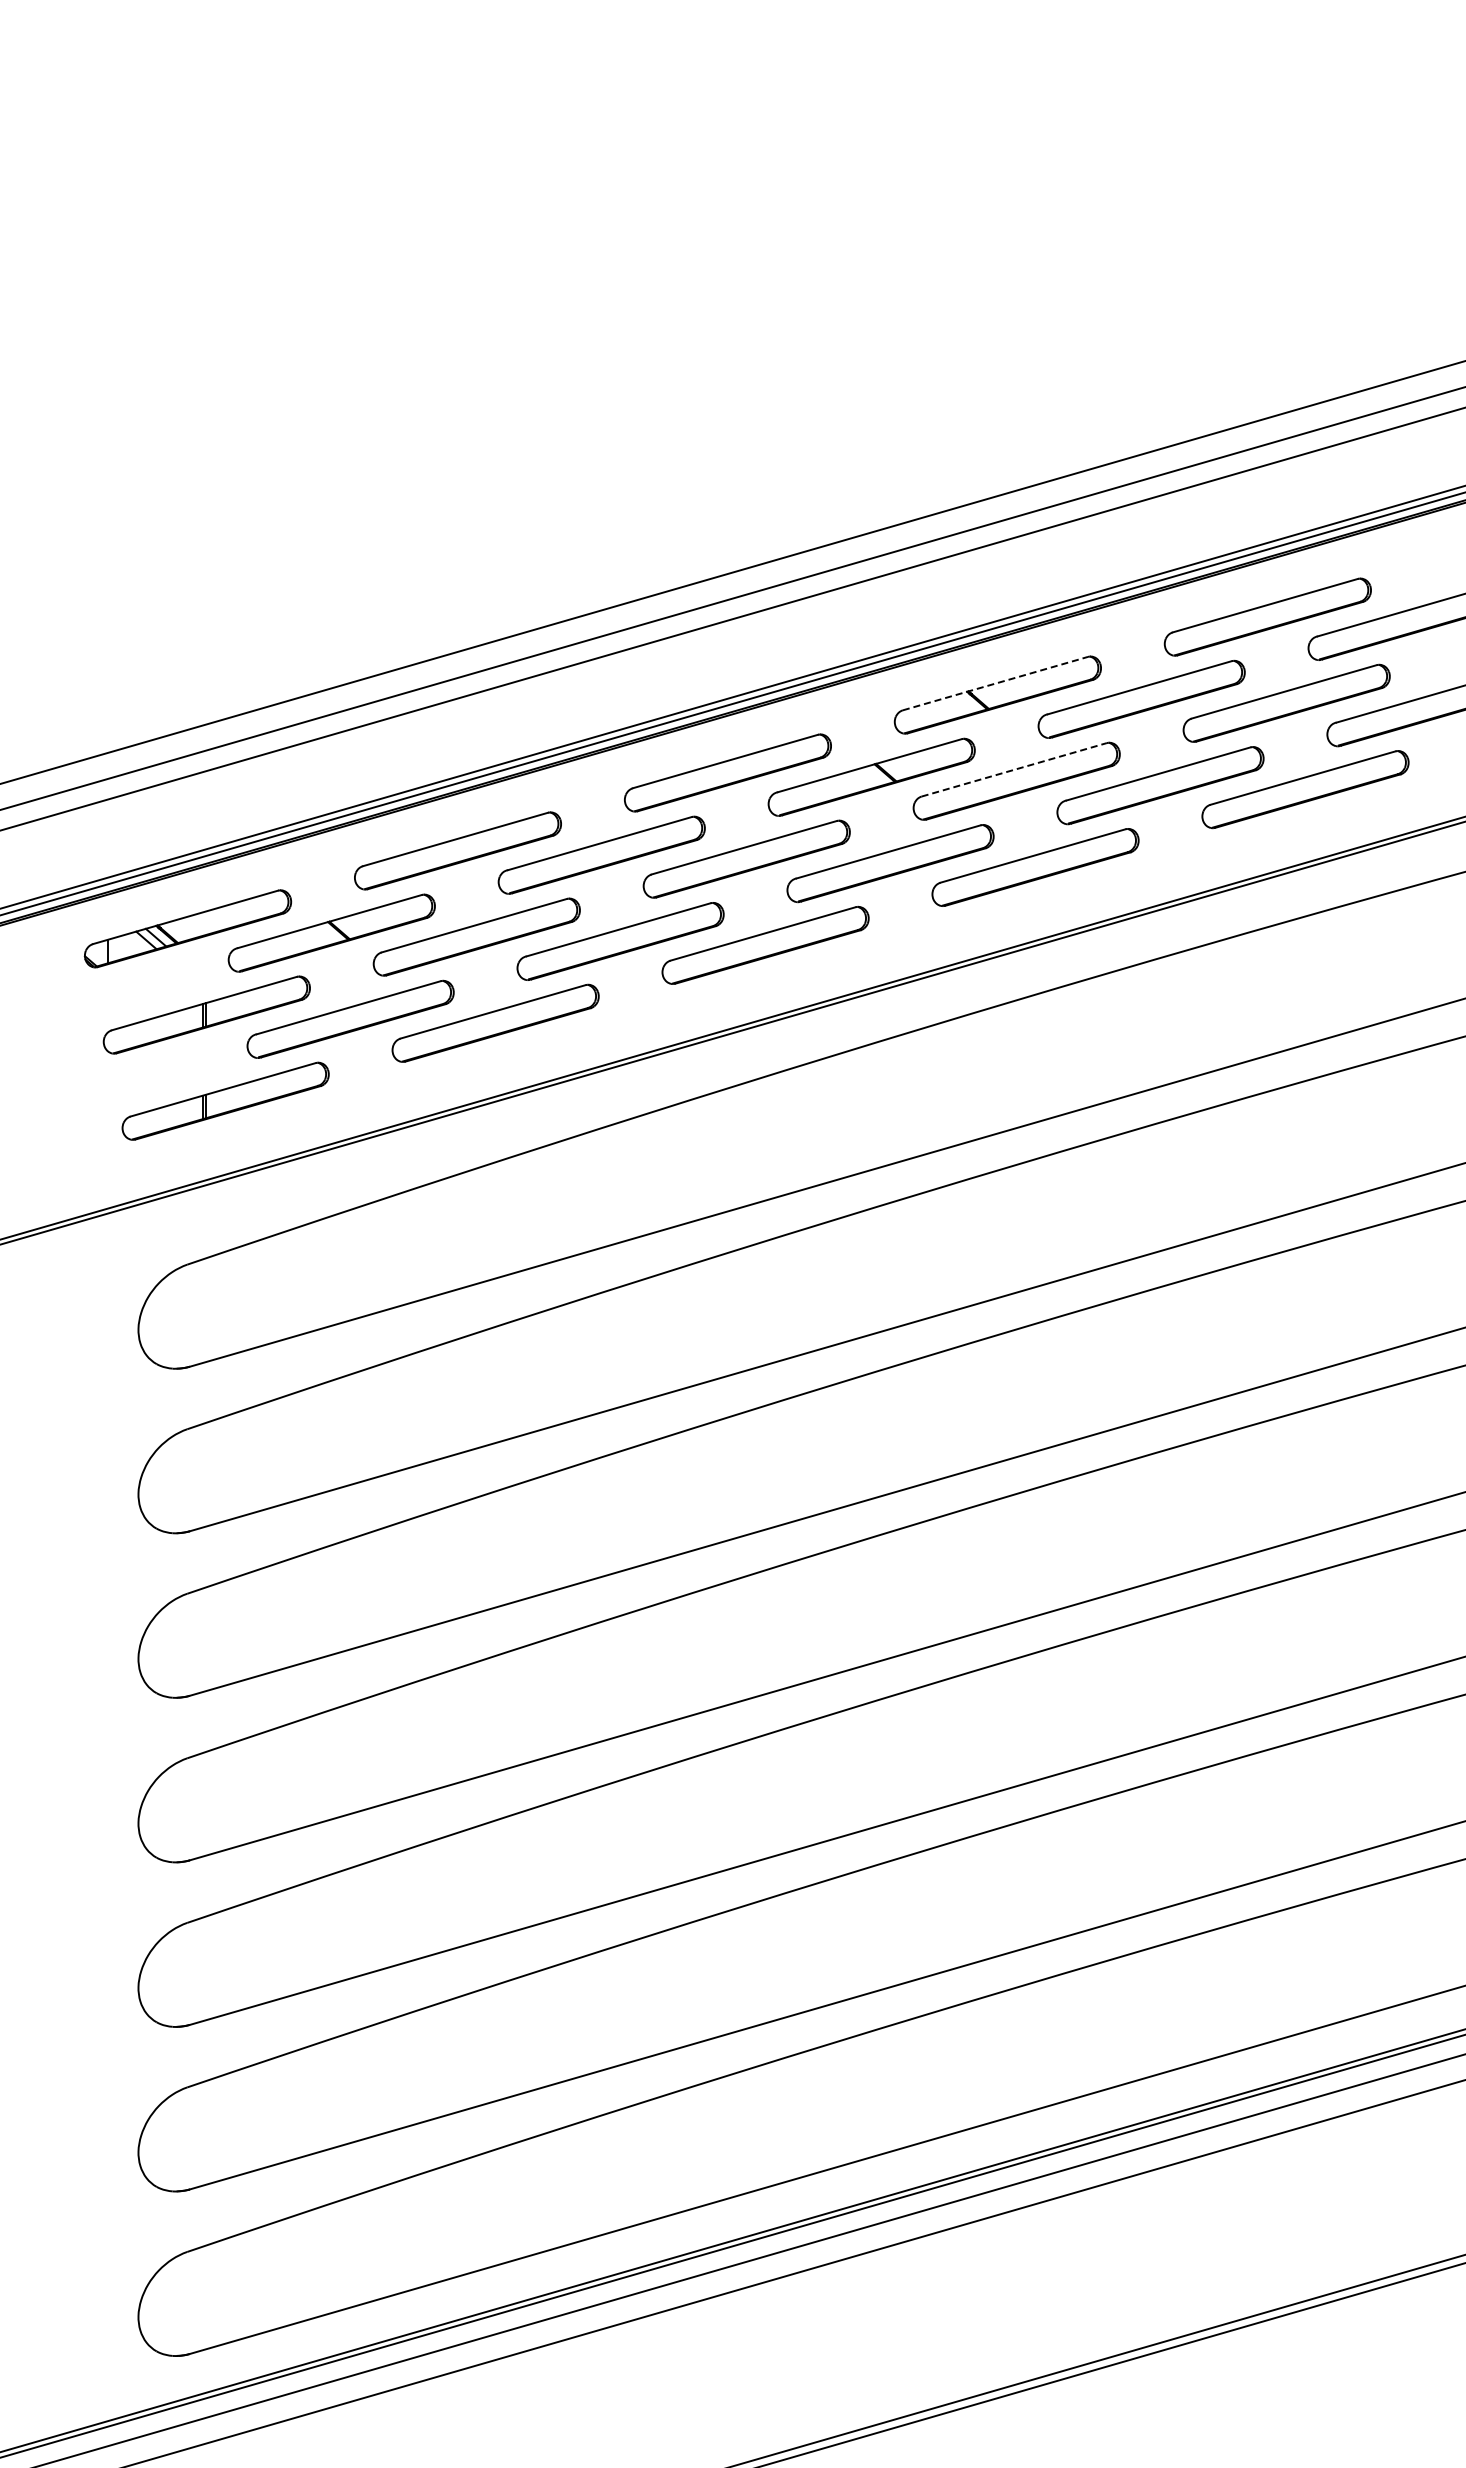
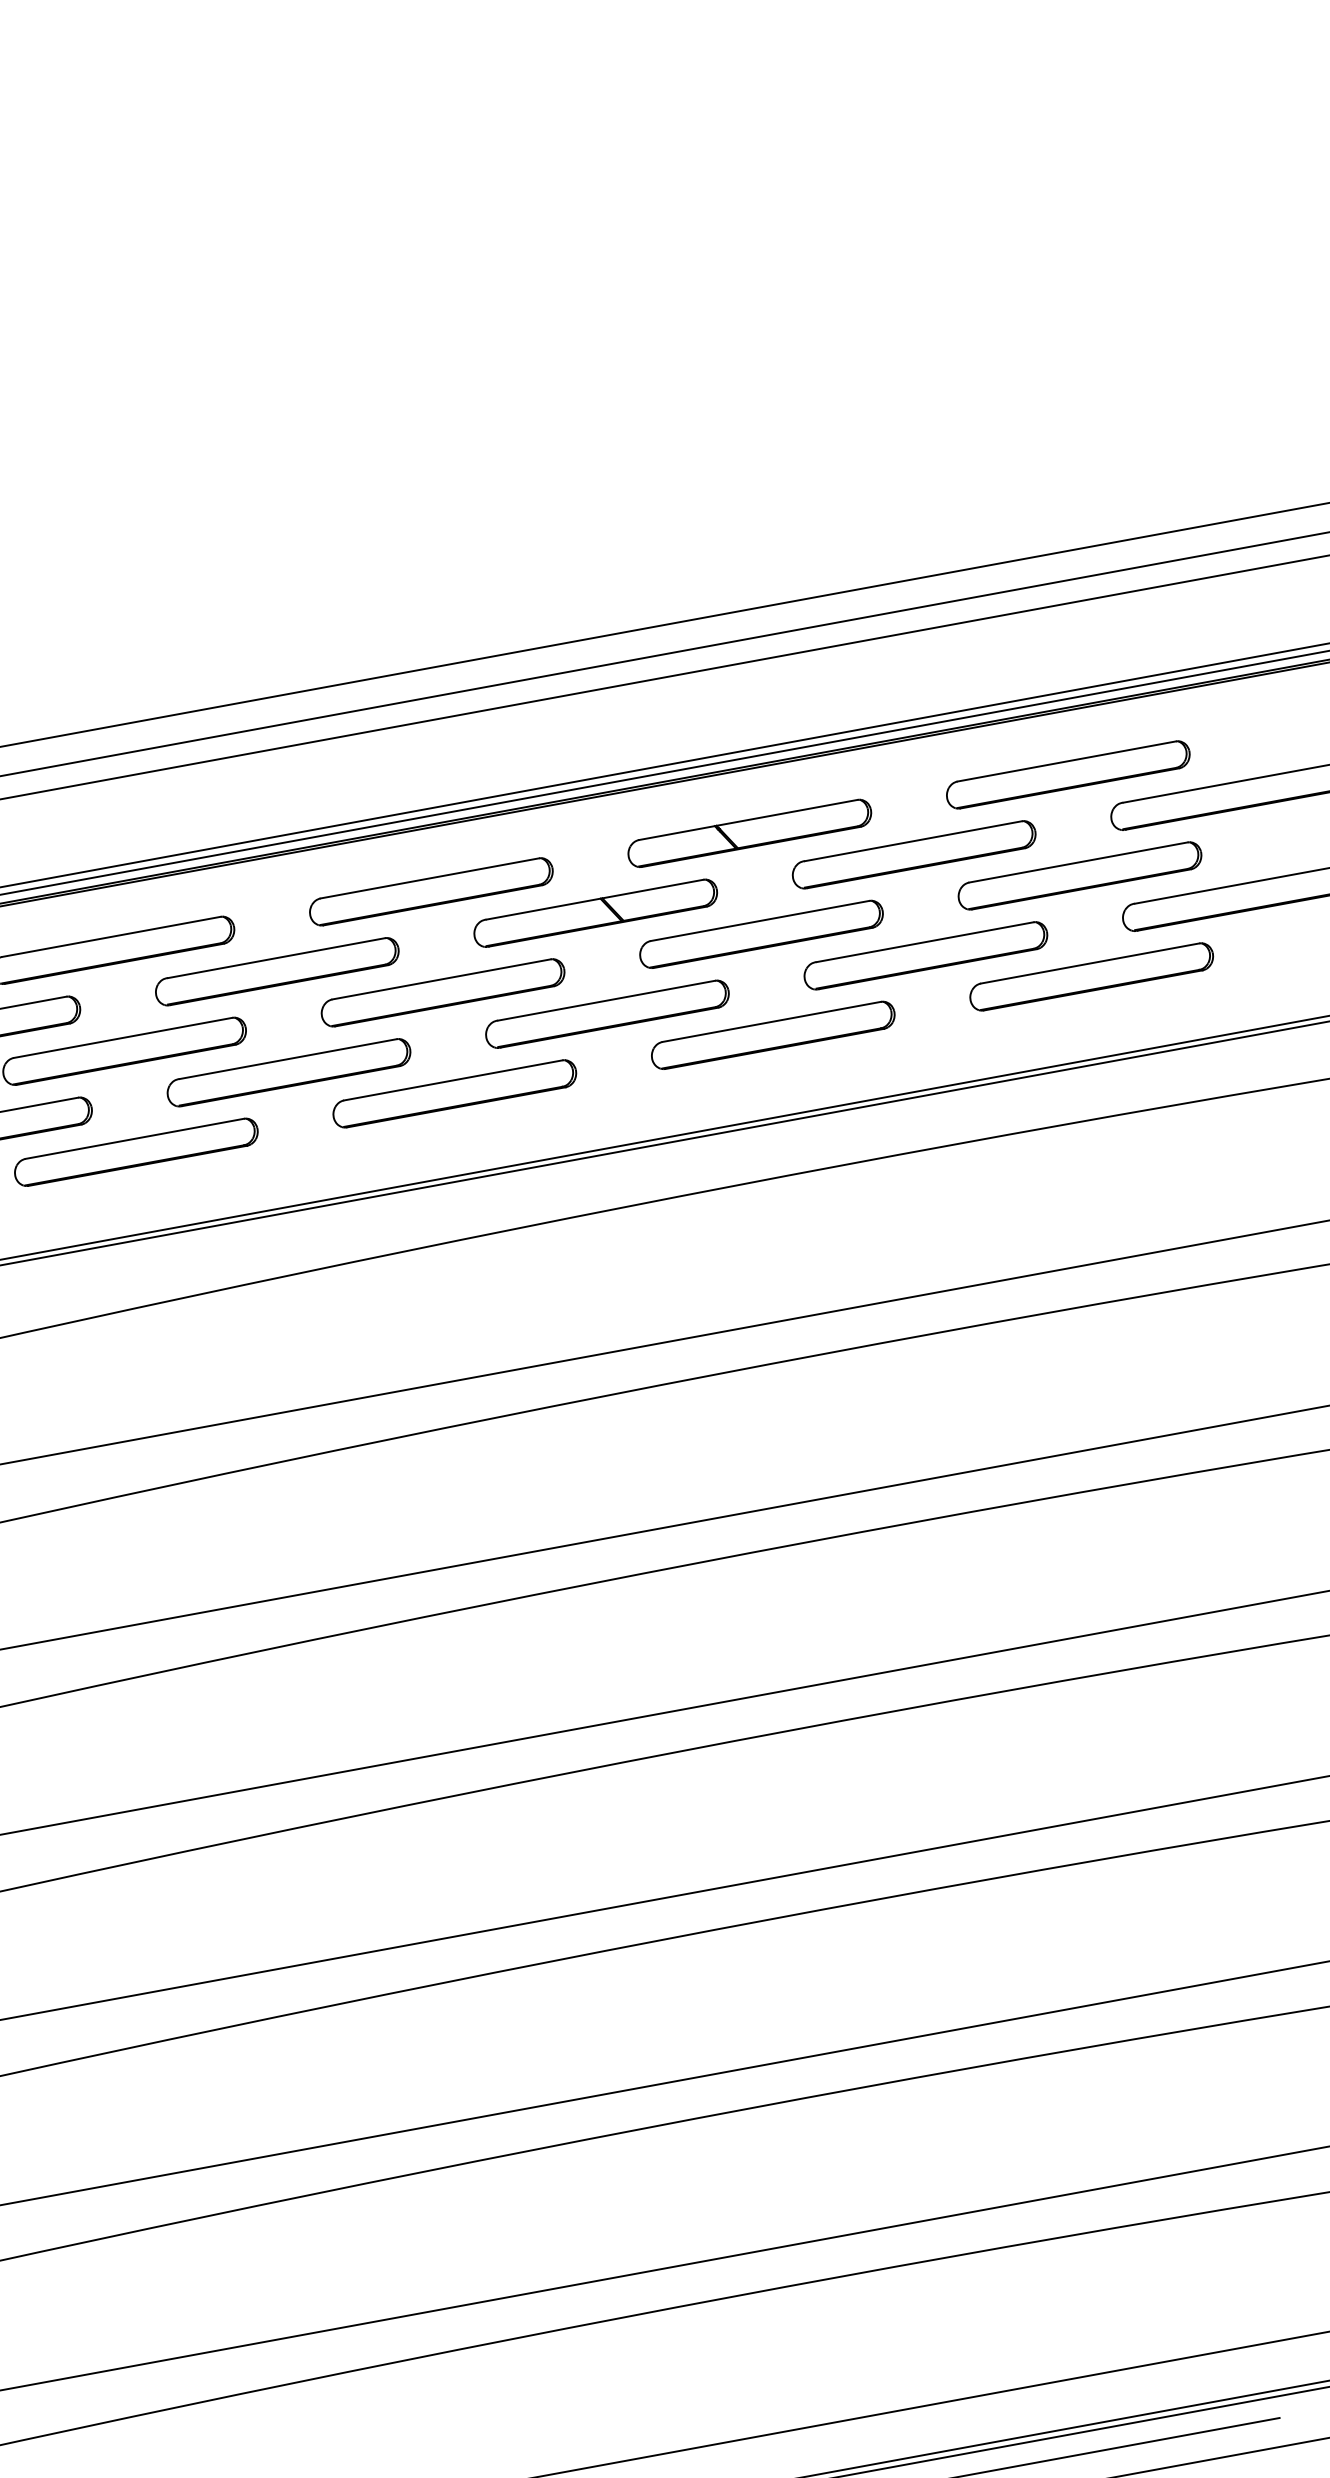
line: (995, 683) -> (748, 819), dashed -> solid
line: (1014, 769) -> (760, 920), dashed -> solid

